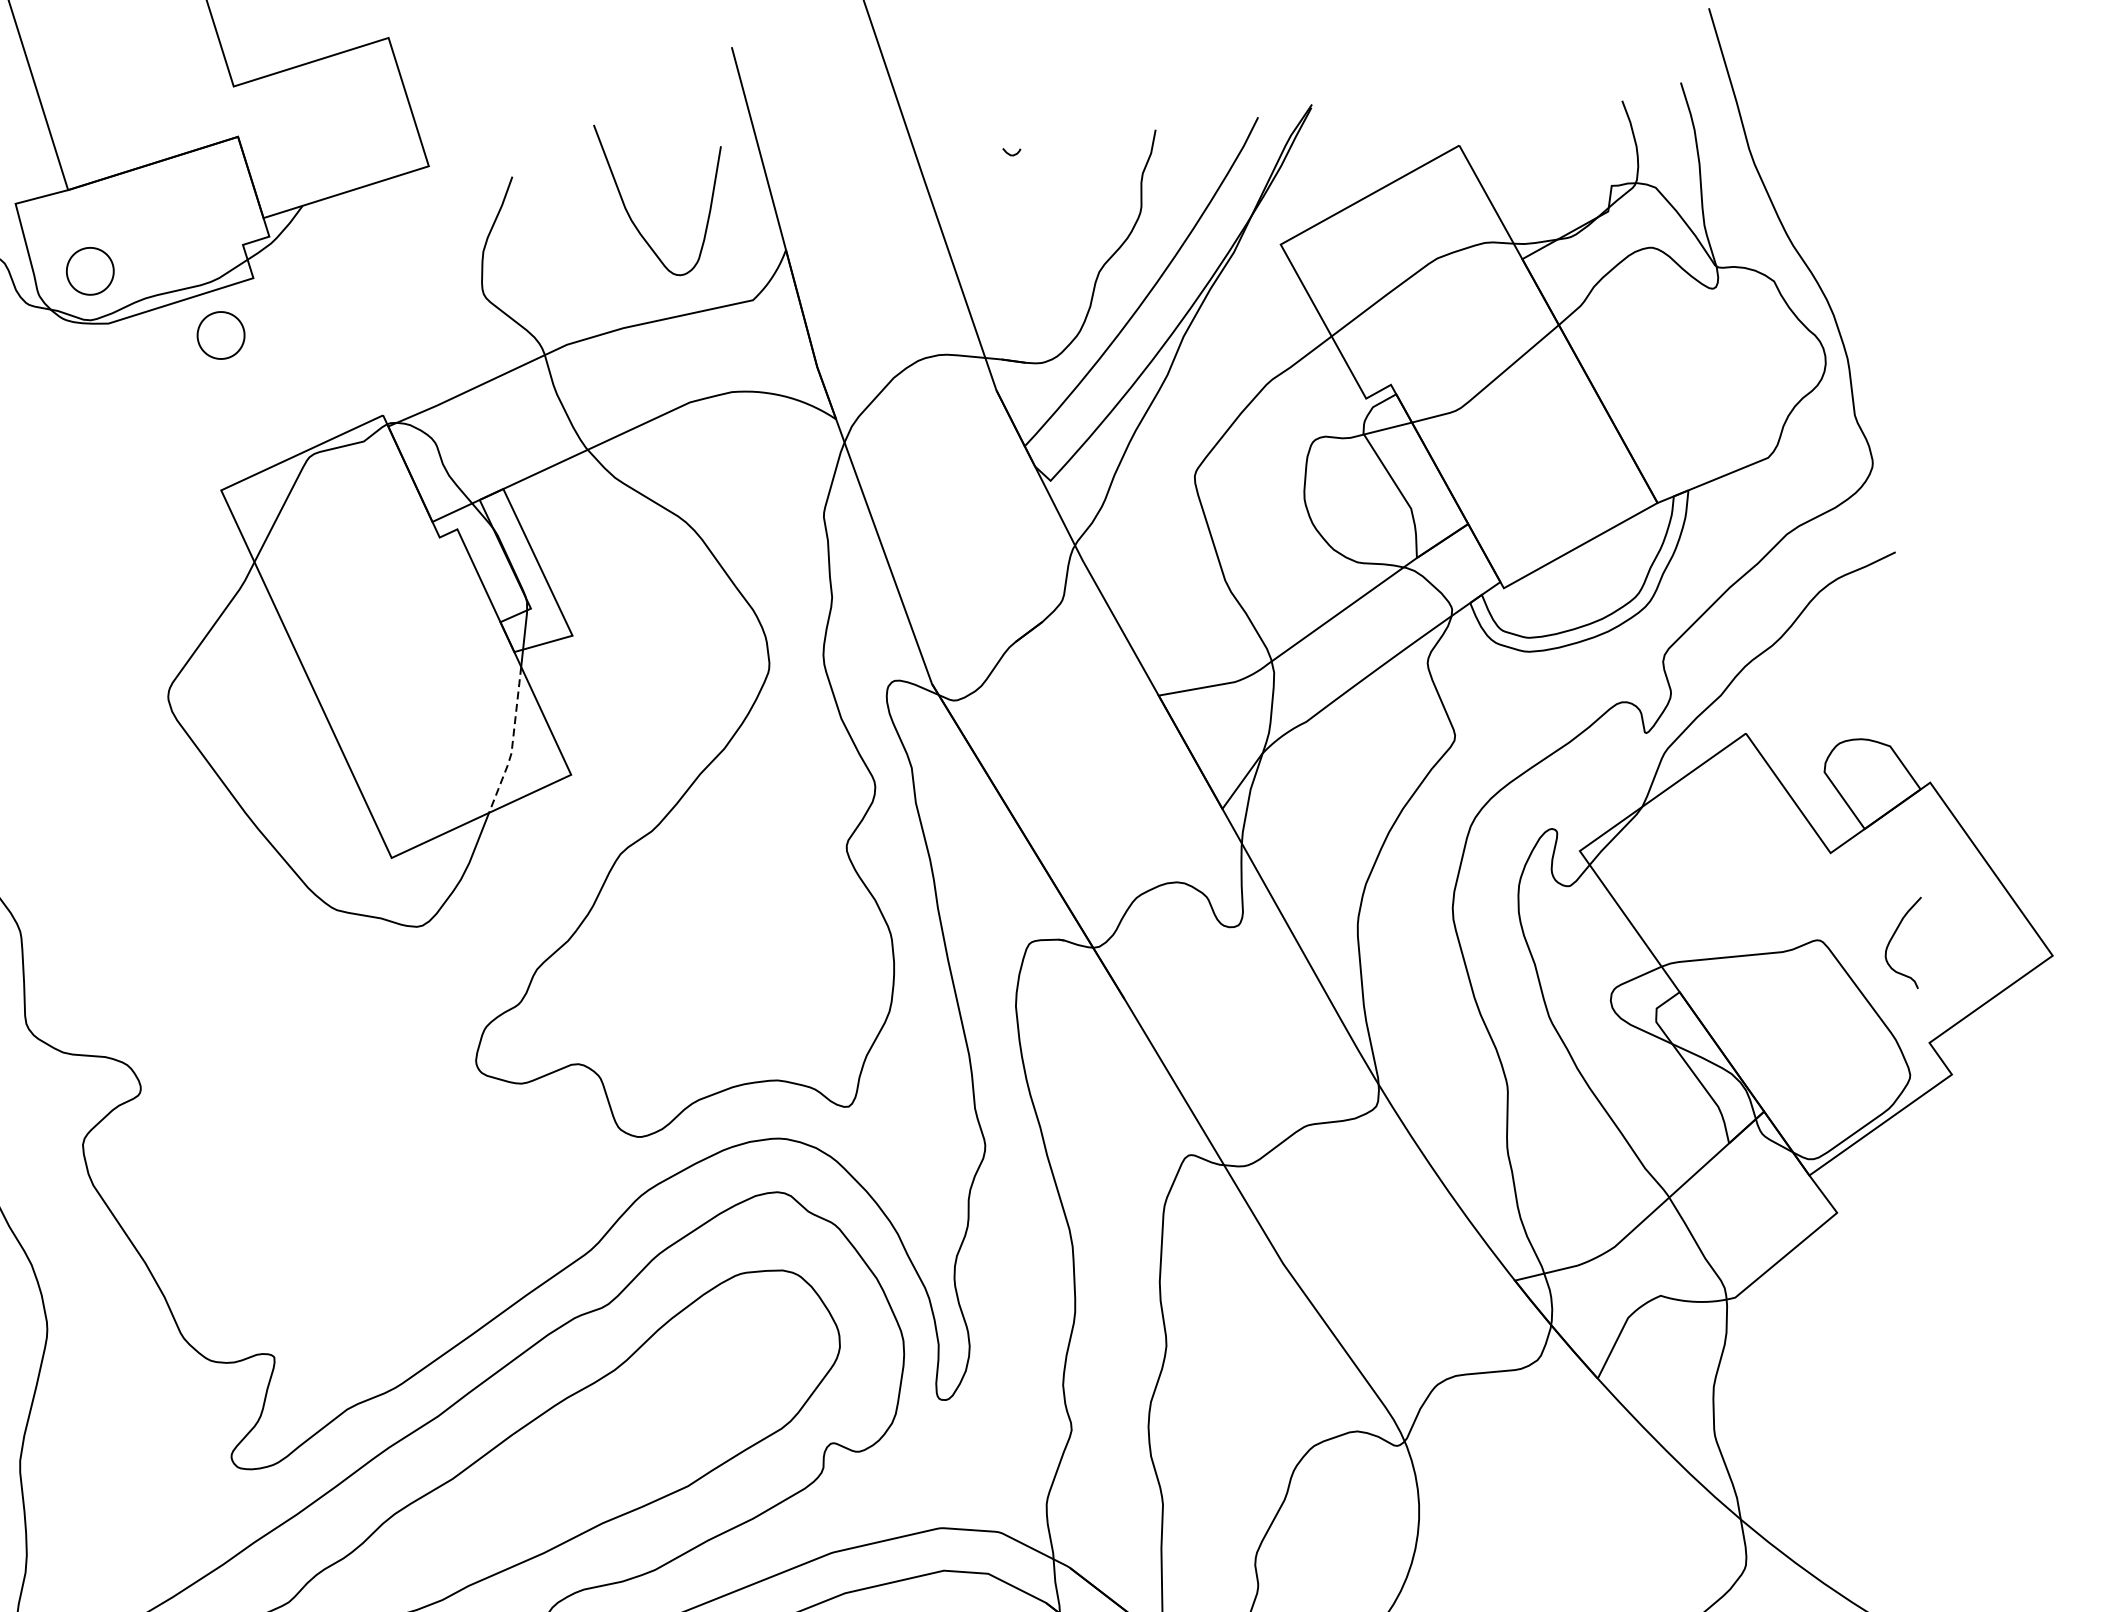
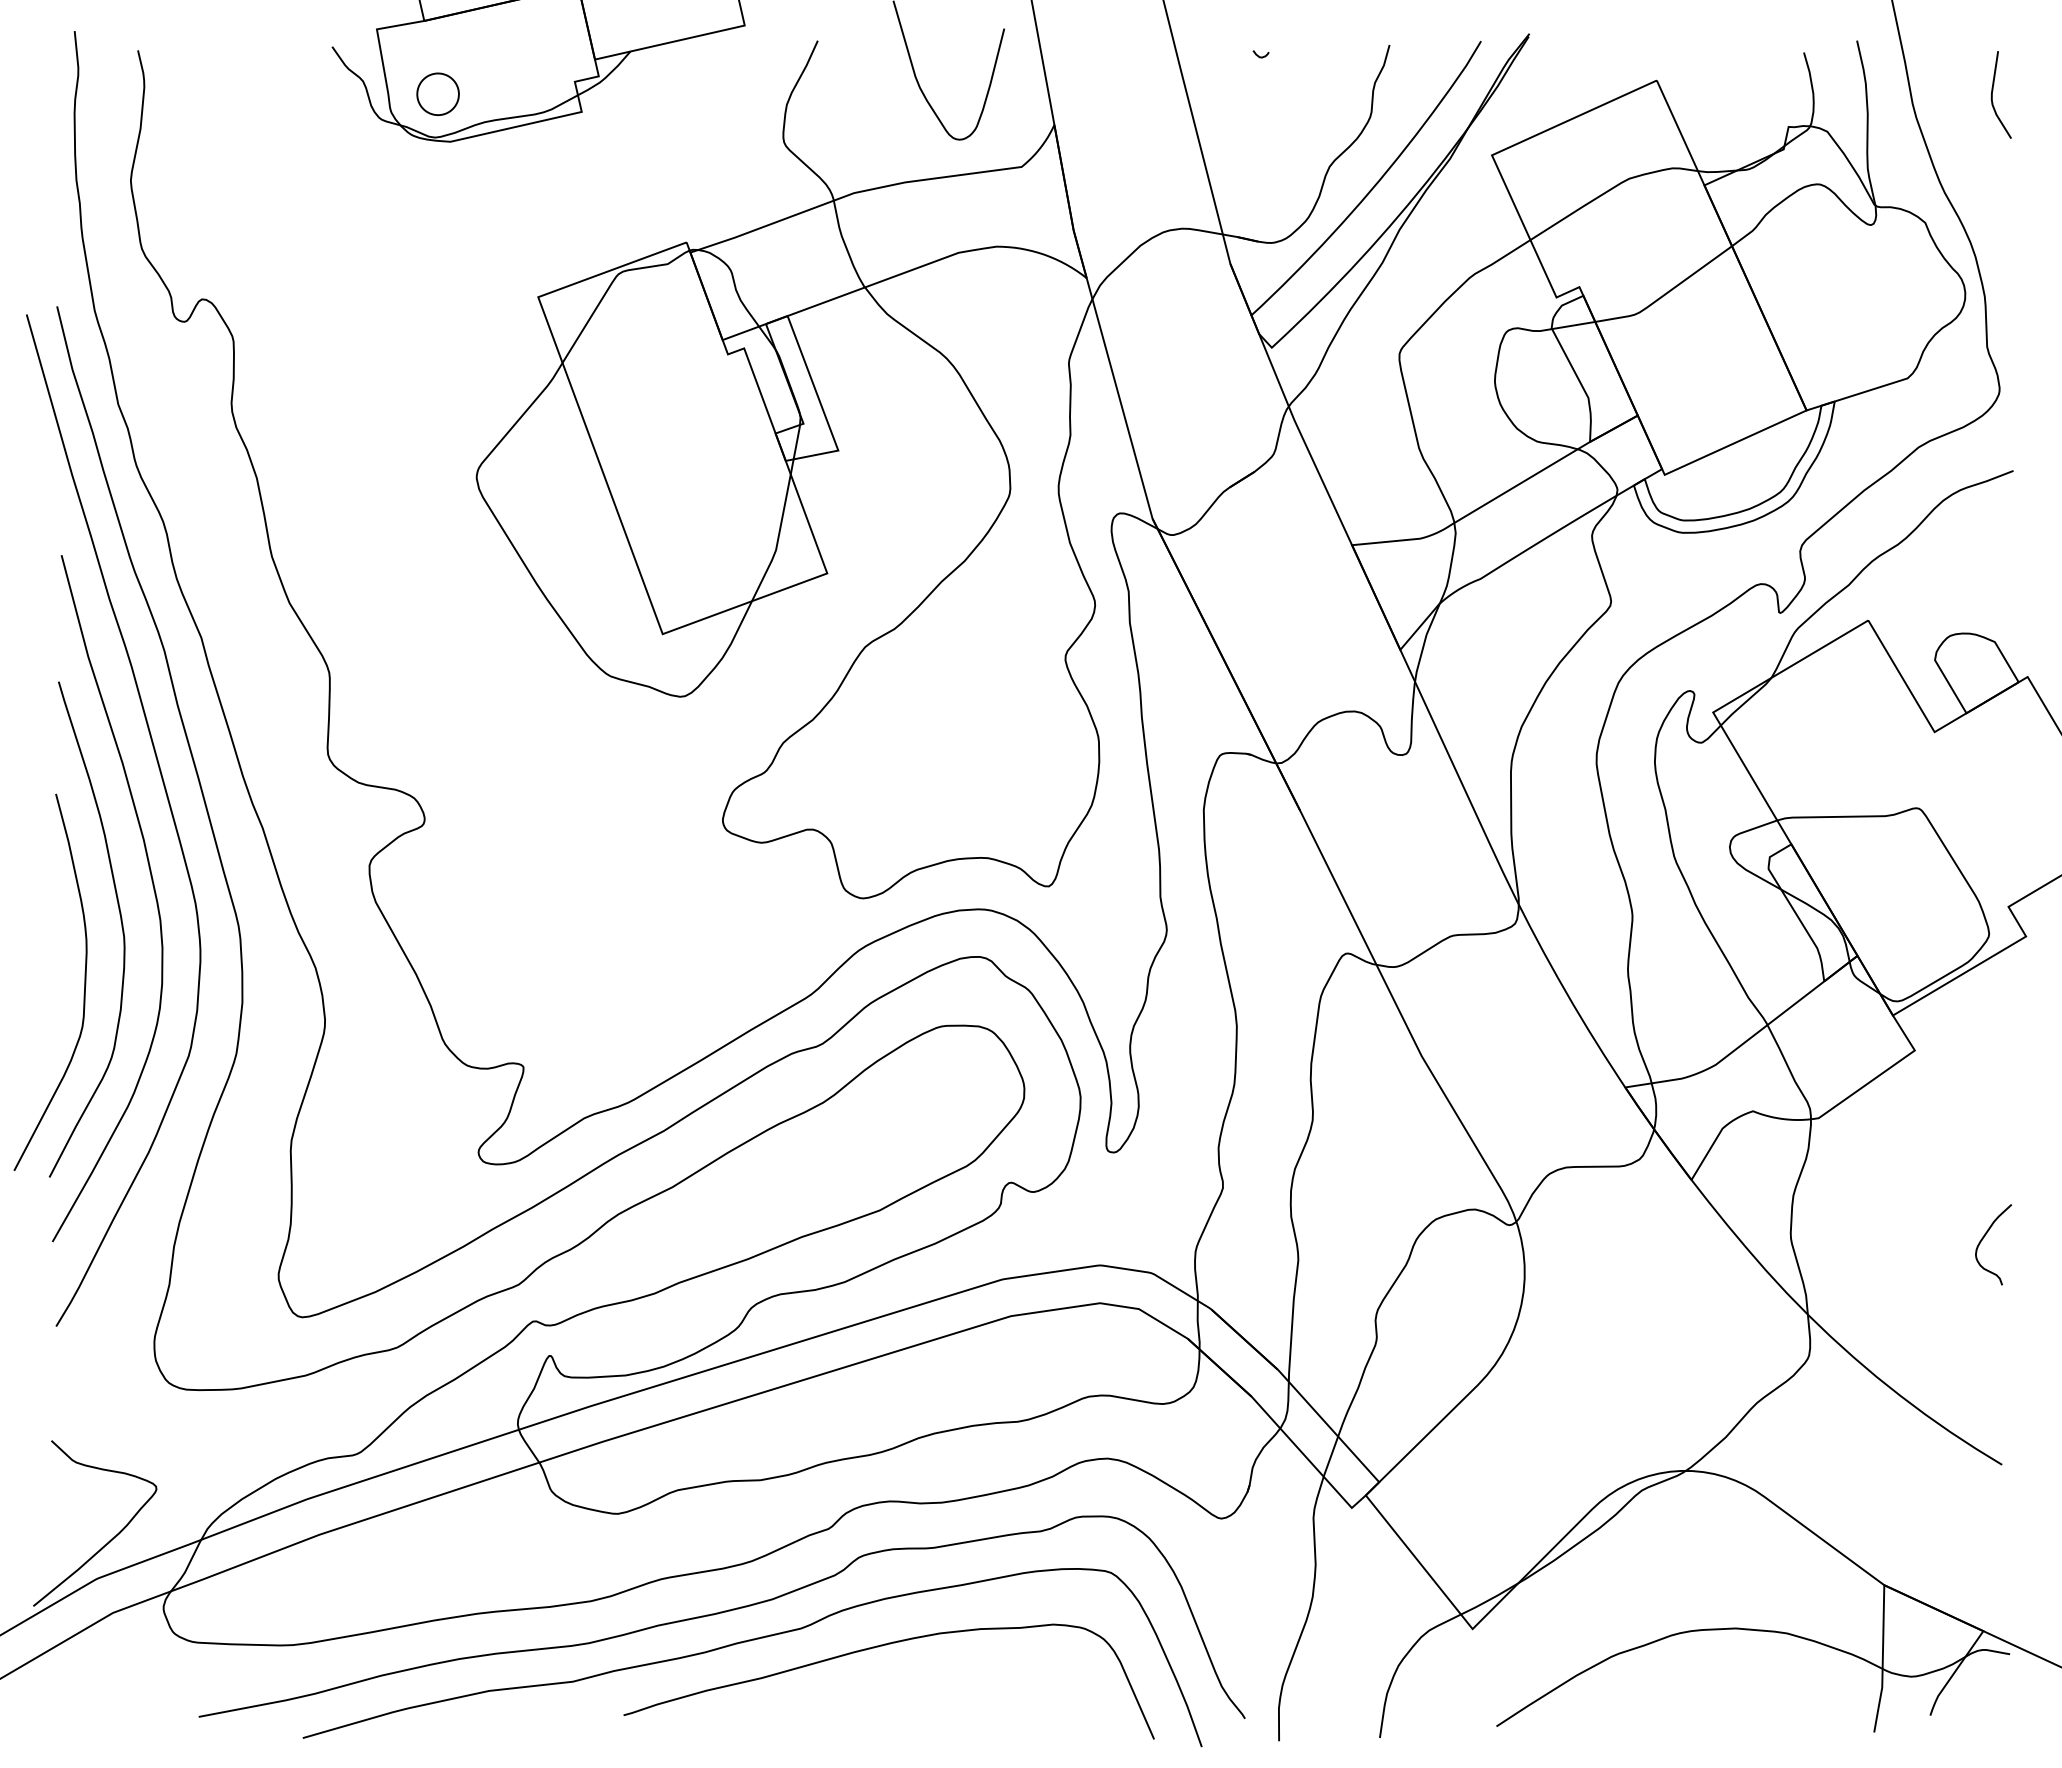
curve: (1838, 130) -> (1992, 94), added
part: (220, 334) -> (548, 159), removed
line: (512, 743) -> (777, 541), dashed -> solid
curve: (1892, 939) -> (1983, 1239), moved

